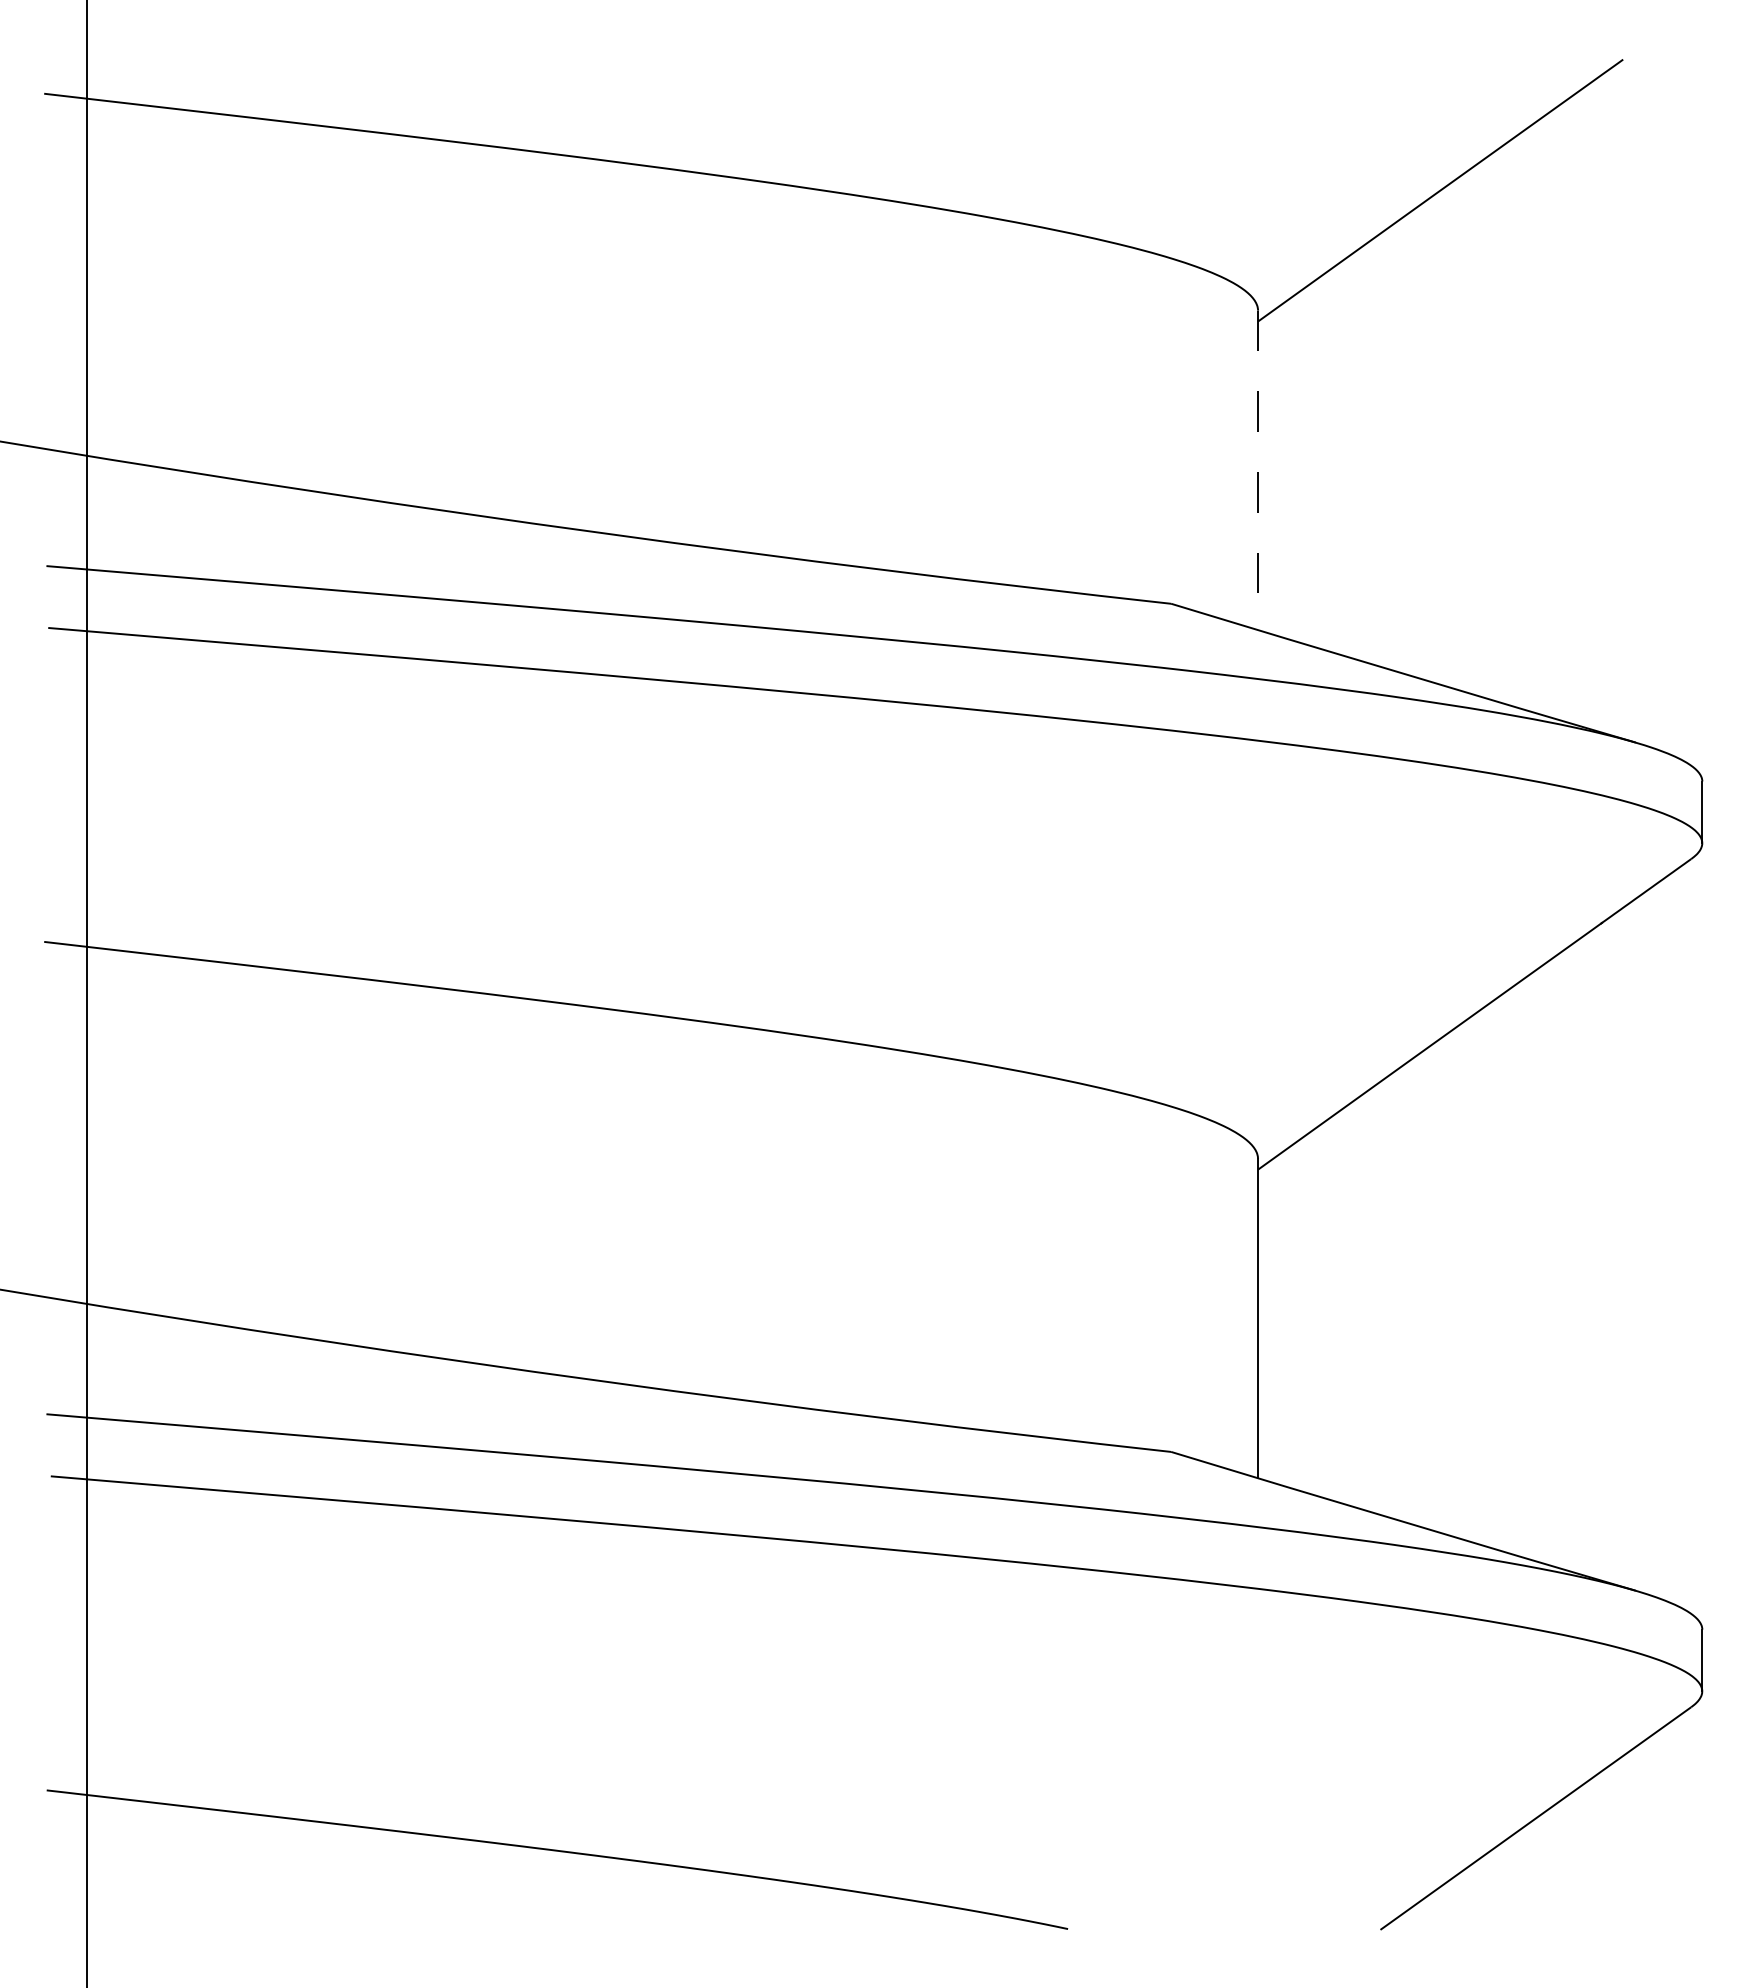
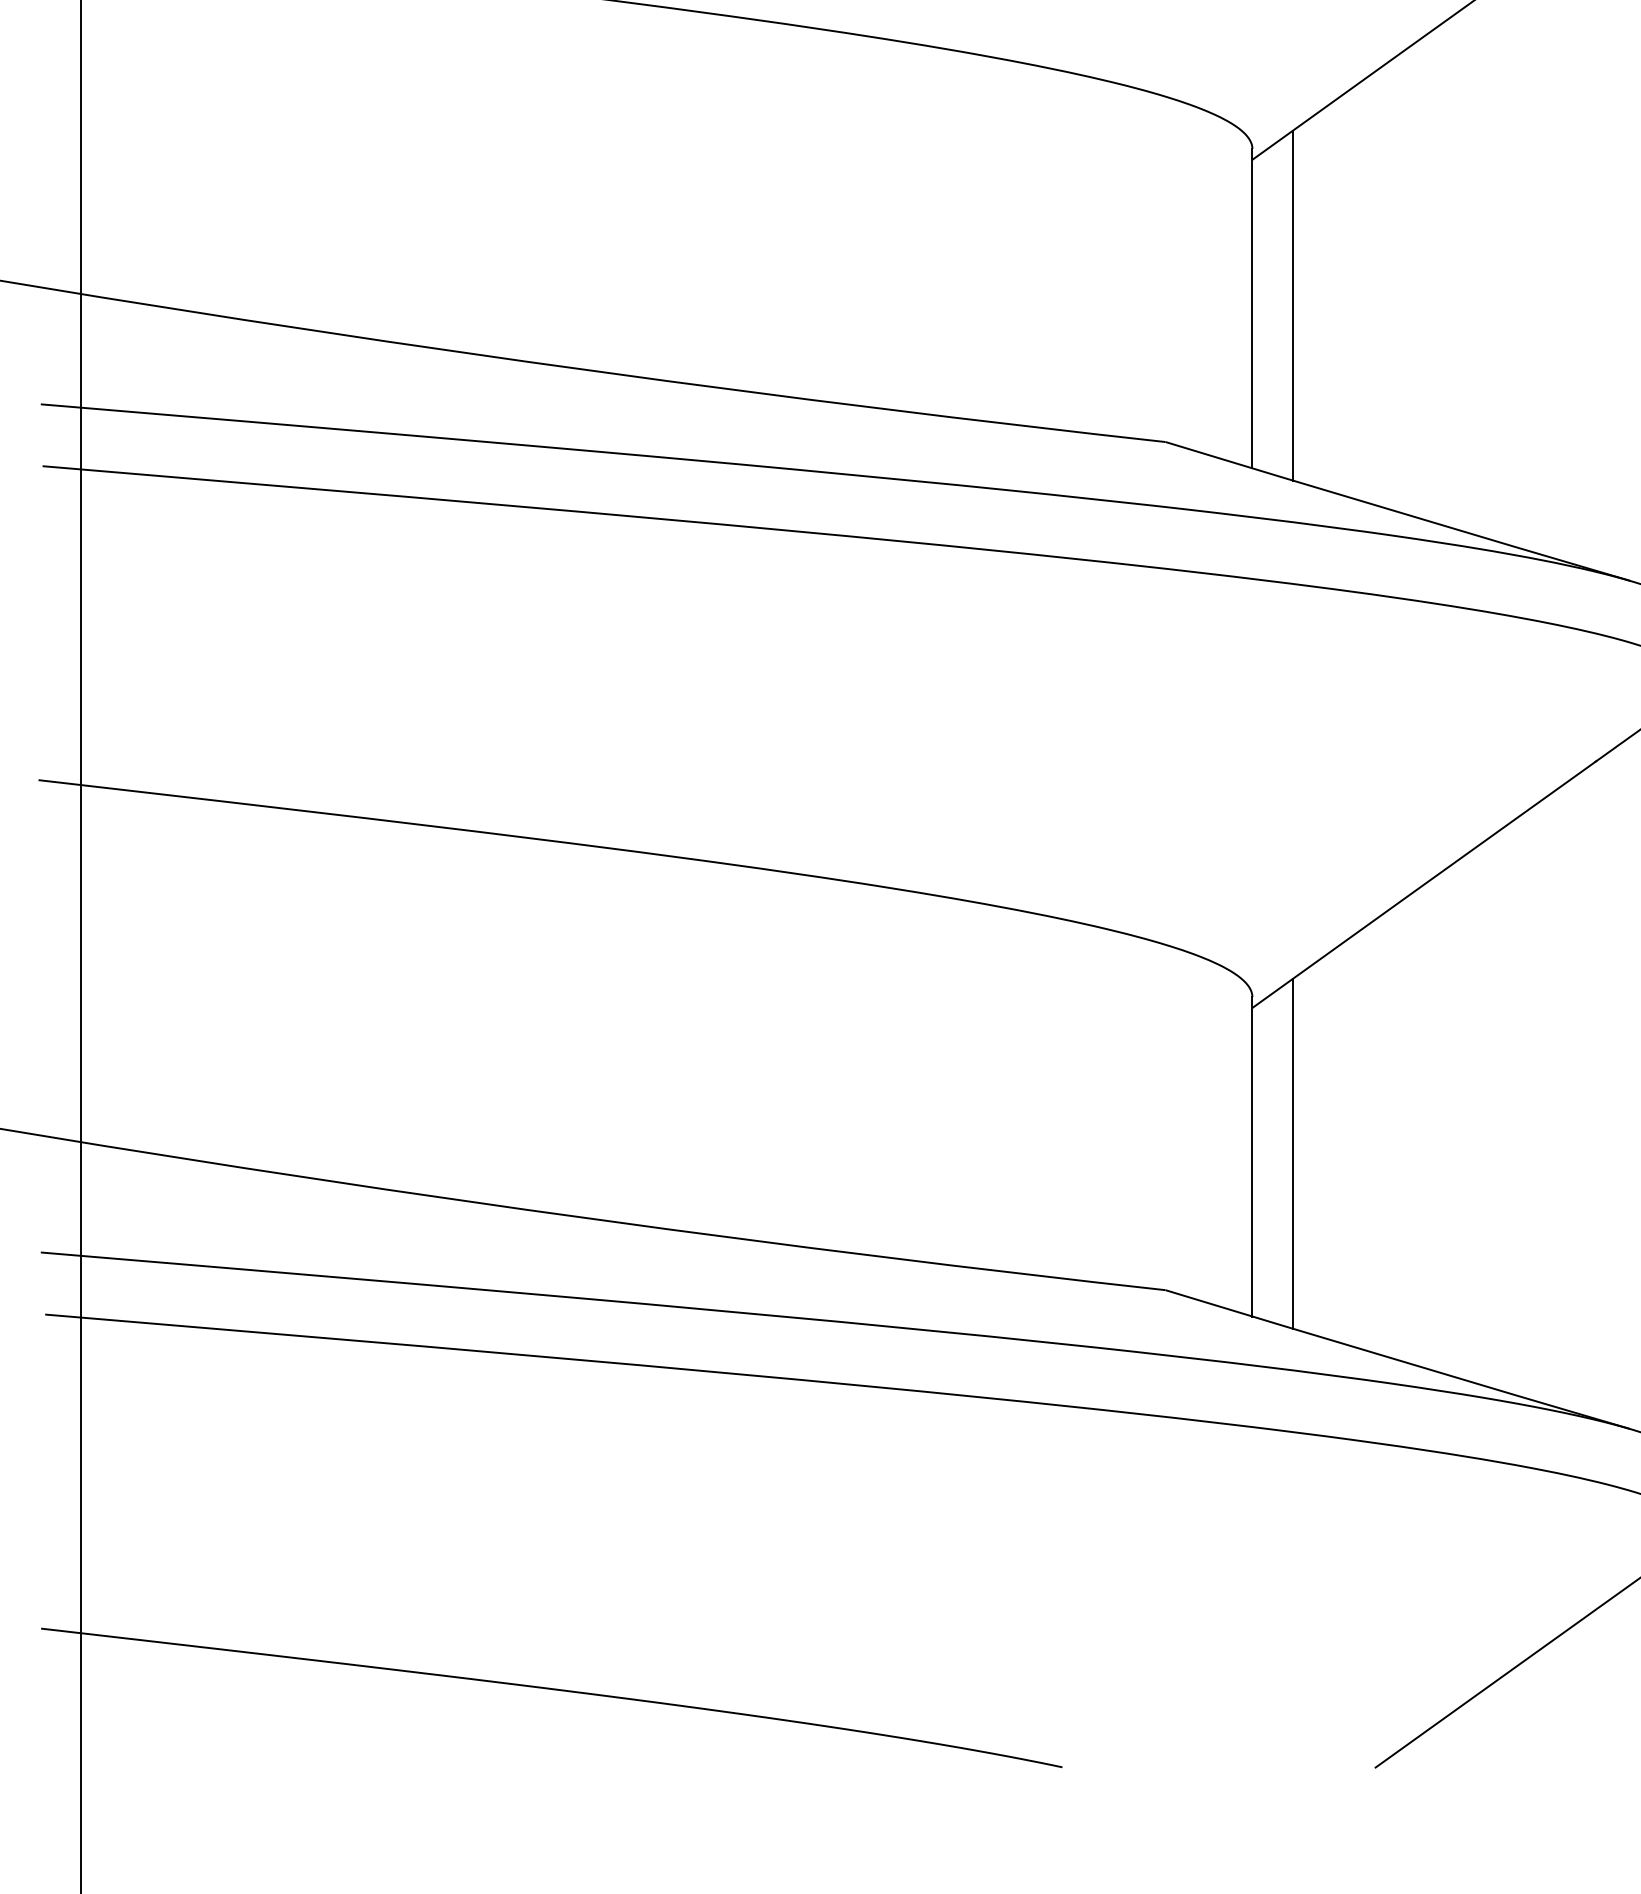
line: (1298, 467) -> (1292, 305), added
line: (1258, 470) -> (1252, 308), dashed -> solid
line: (1298, 1315) -> (1292, 1153), added

